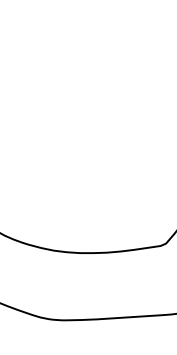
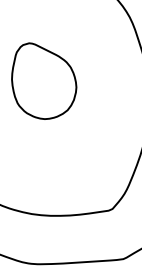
part: (71, 65) -> (44, 80), added

